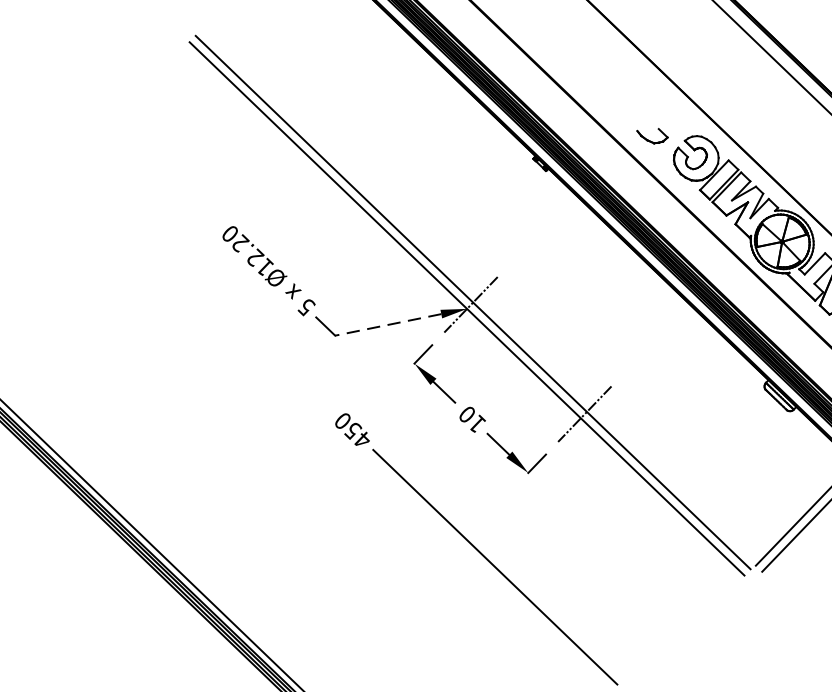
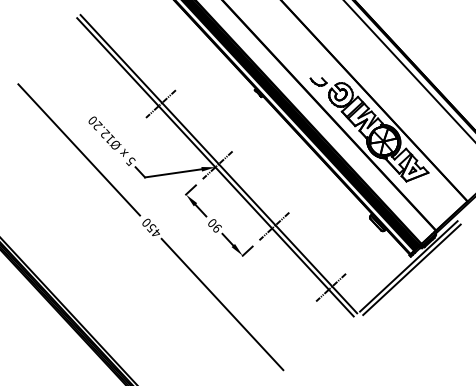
line: (356, 194) -> (160, 103), added
line: (208, 290) -> (79, 149), added
line: (388, 325) -> (173, 173), dashed -> solid
text: (477, 422) -> (217, 227), 10 -> 90
line: (699, 523) -> (331, 287), added

